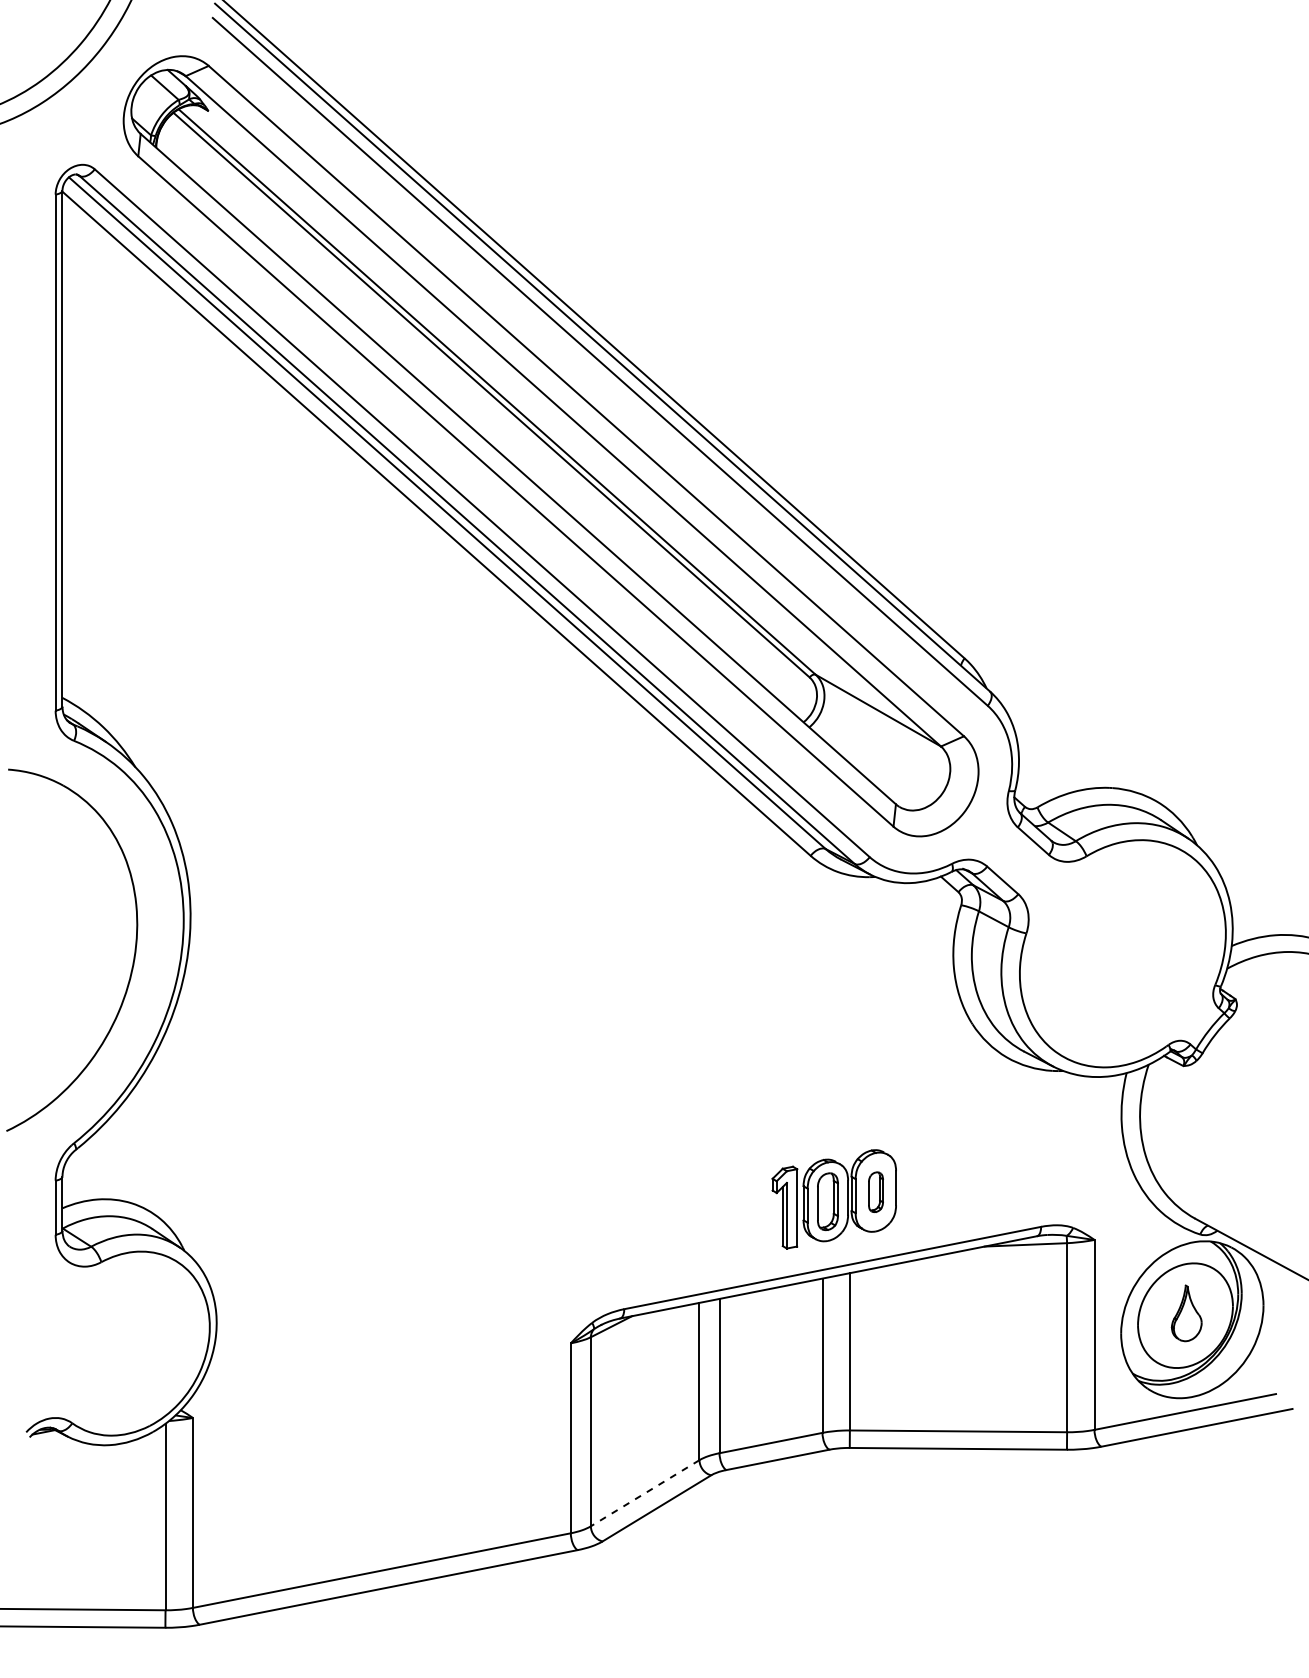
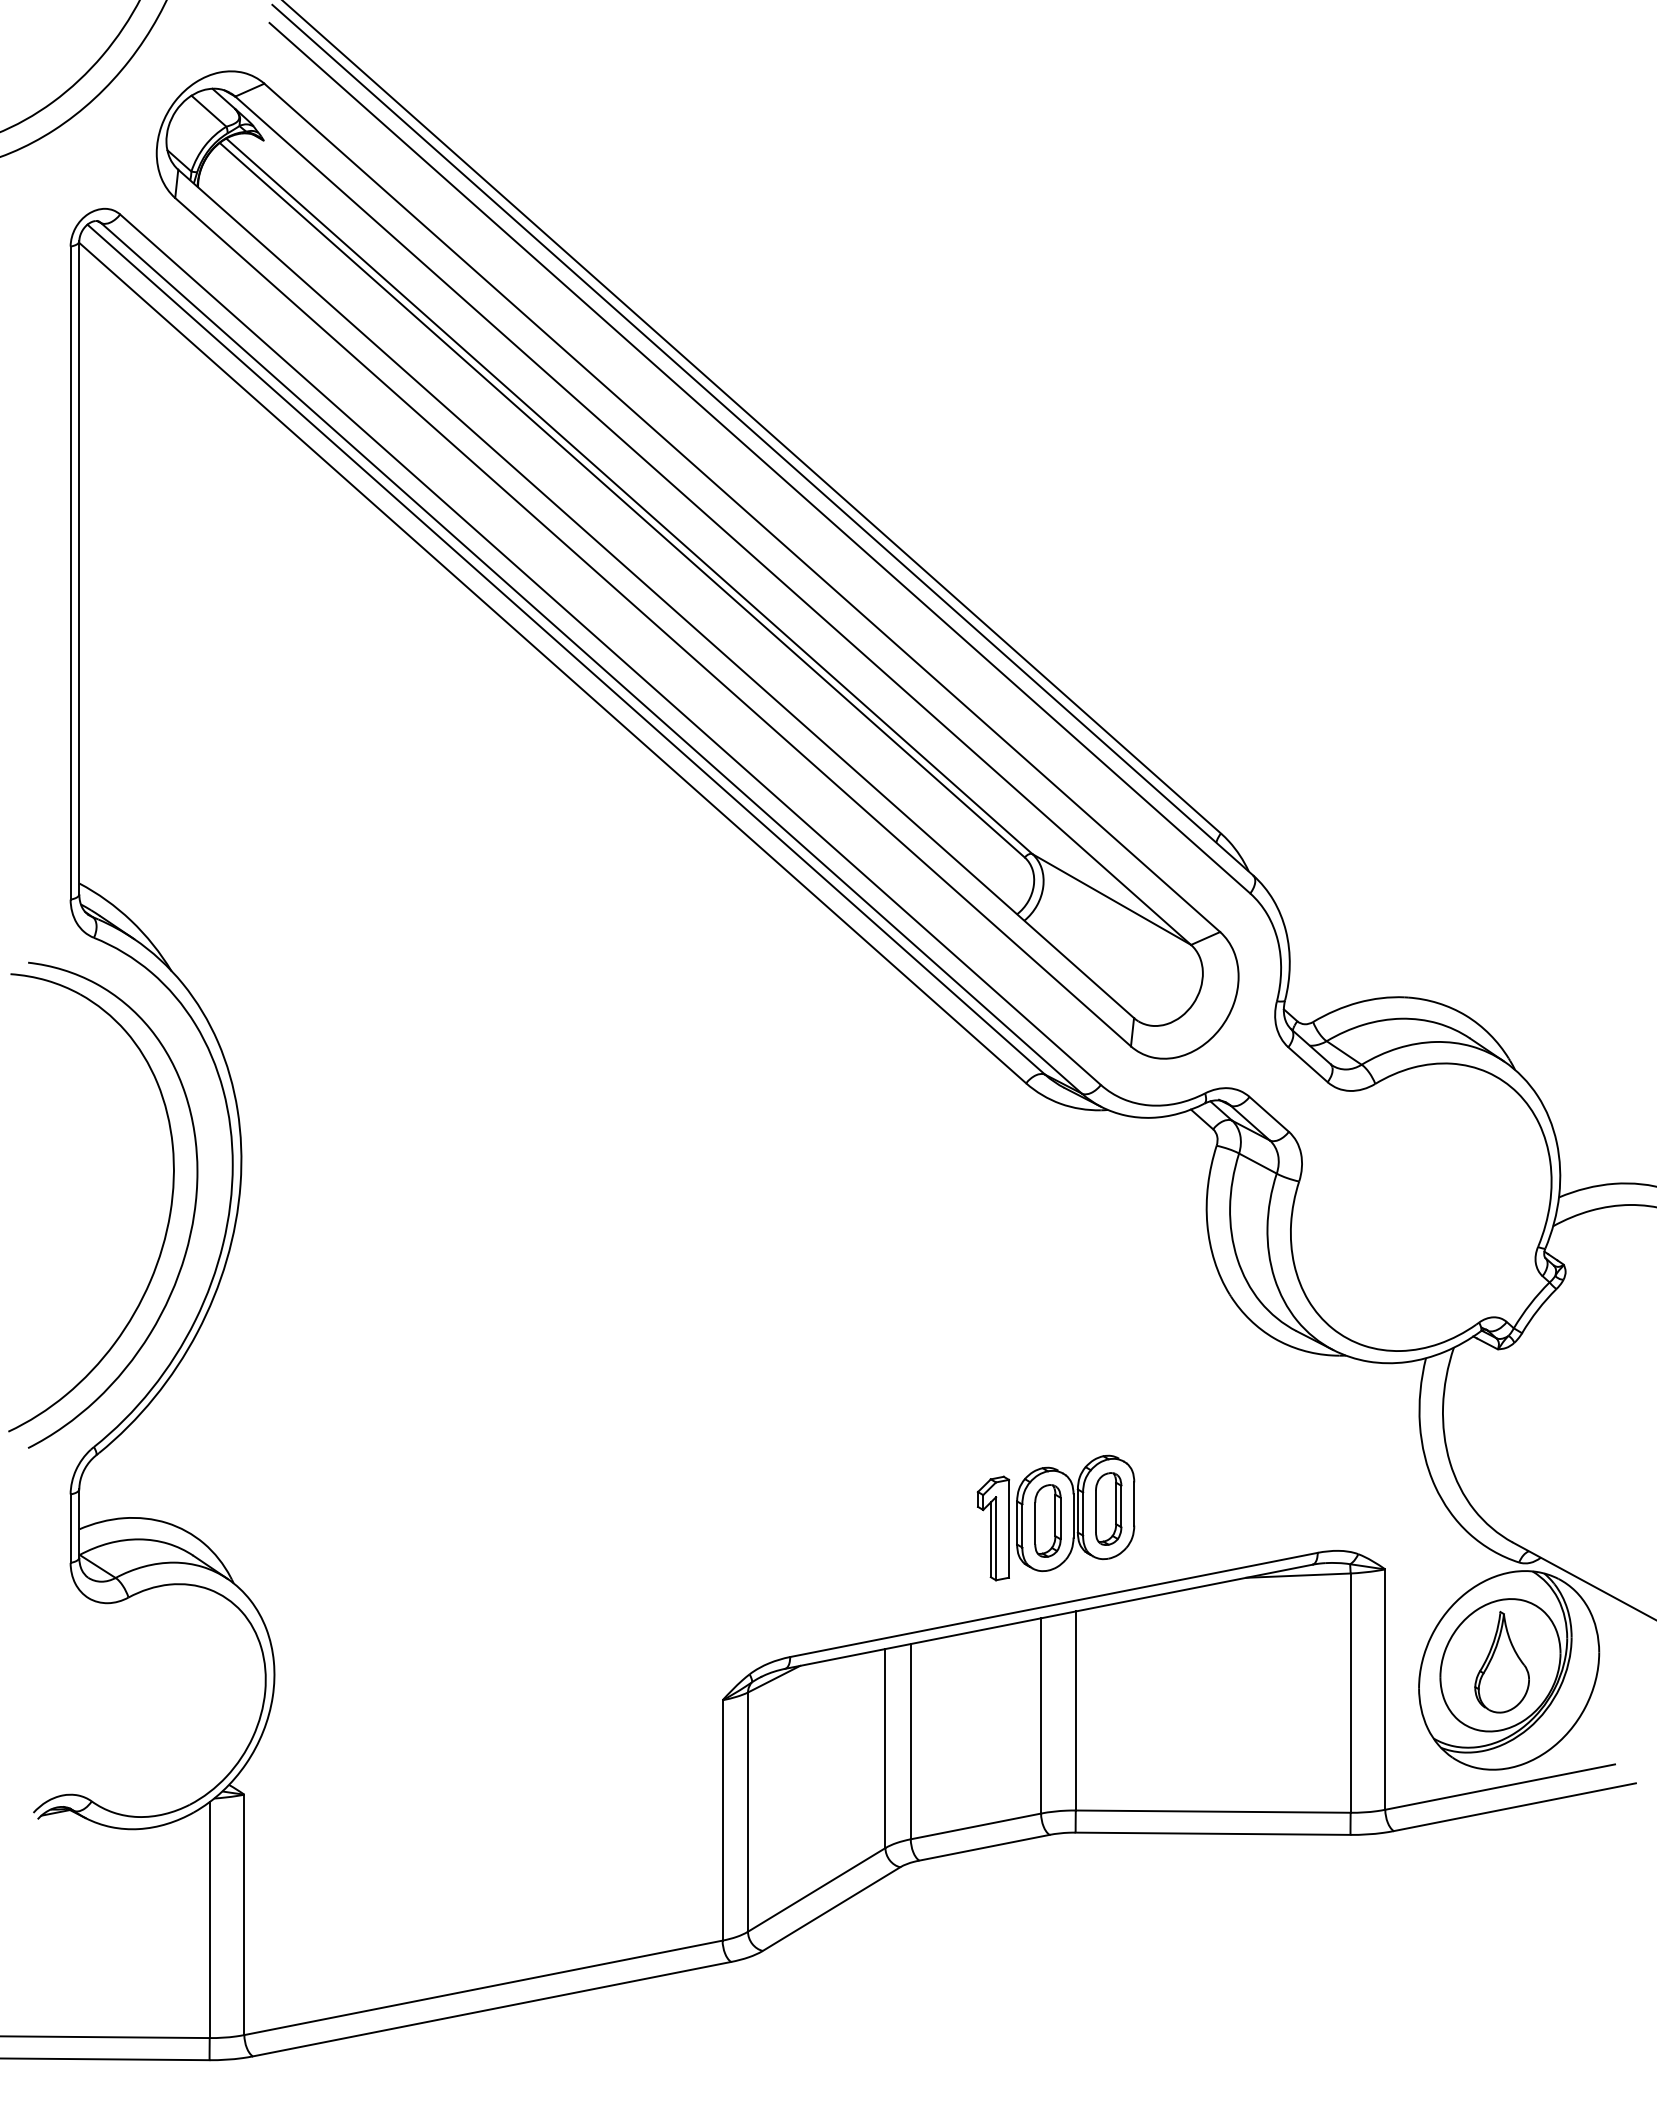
curve: (151, 961) -> (192, 1217), added
part: (875, 1191) -> (1108, 1508), size x1.43
part: (1186, 1313) -> (1501, 1662), size x1.43
line: (645, 1493) -> (816, 1890), dashed -> solid

